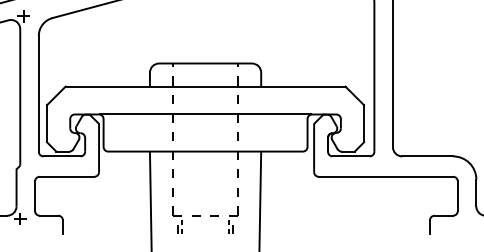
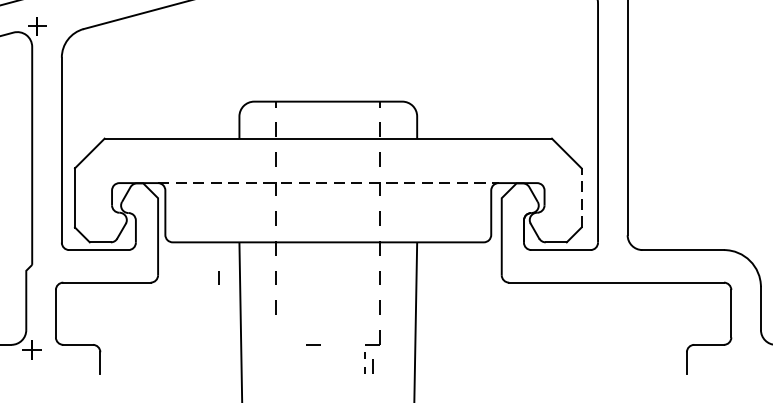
line: (205, 114) -> (328, 183), solid -> dashed
line: (364, 123) -> (582, 197), solid -> dashed
line: (136, 173) -> (217, 277), added
line: (214, 215) -> (342, 344), removed
part: (177, 219) -> (283, 350), removed

